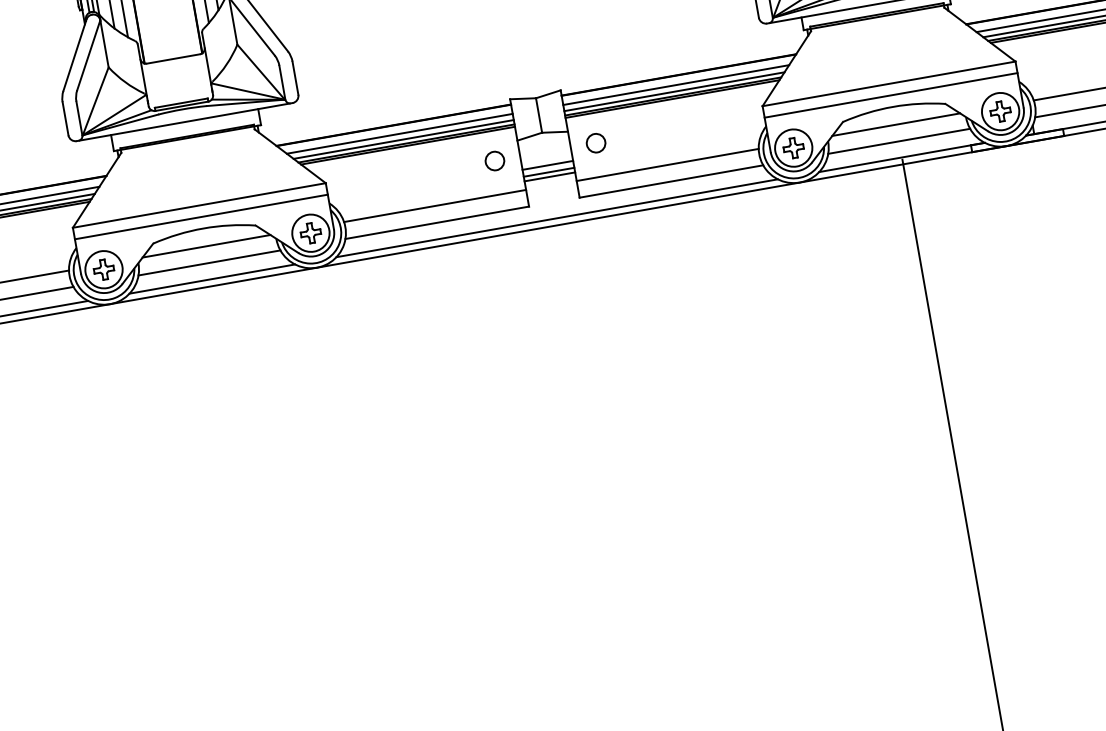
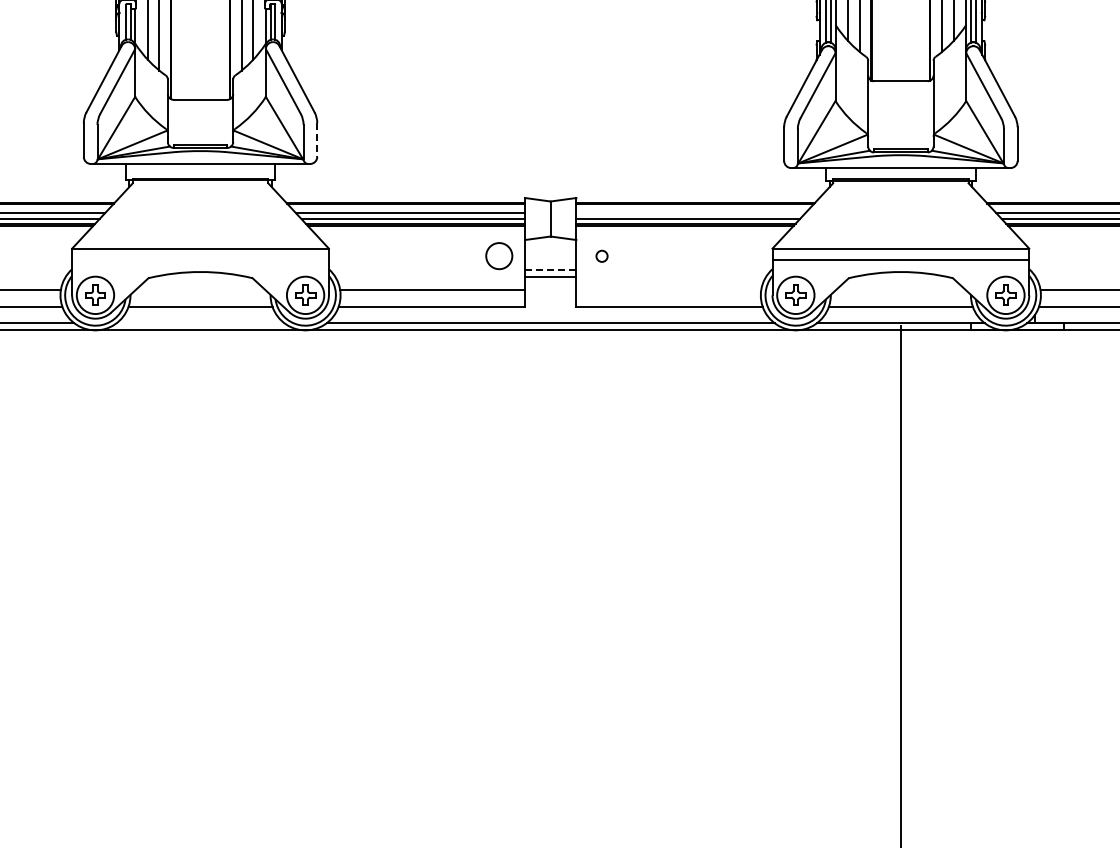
line: (295, 78) -> (317, 140), solid -> dashed
line: (675, 84) -> (690, 212), removed
line: (895, 125) -> (900, 290), removed
circle: (595, 143) -> (601, 256), size x0.6
circle: (495, 161) -> (499, 256), size x1.4
line: (547, 165) -> (550, 269), solid -> dashed
line: (667, 165) -> (668, 290), removed
line: (549, 177) -> (550, 281), removed
line: (201, 217) -> (200, 260), removed
line: (206, 246) -> (200, 290), removed
line: (212, 279) -> (200, 323), removed

